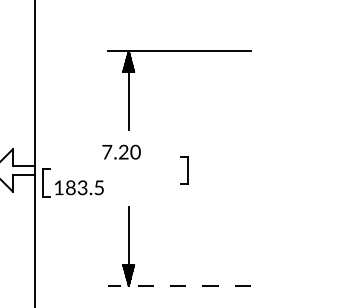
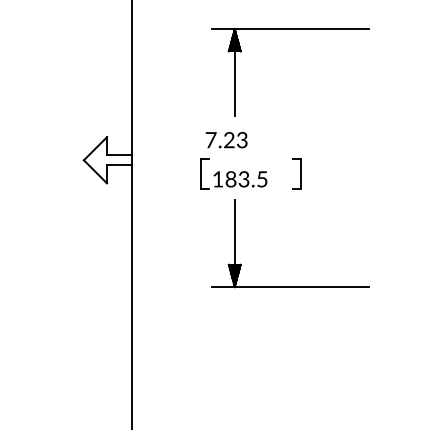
text: (135, 152) -> (242, 140), 7.20 -> 7.23
part: (184, 169) -> (296, 173), moved
part: (73, 182) -> (233, 173), moved
line: (179, 286) -> (290, 287), dashed -> solid

